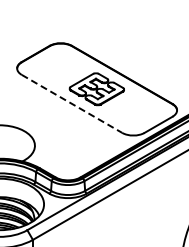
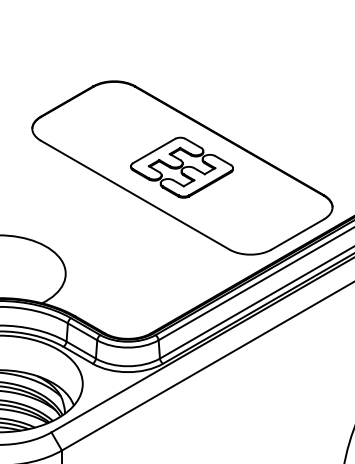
line: (72, 104) -> (136, 196), dashed -> solid

